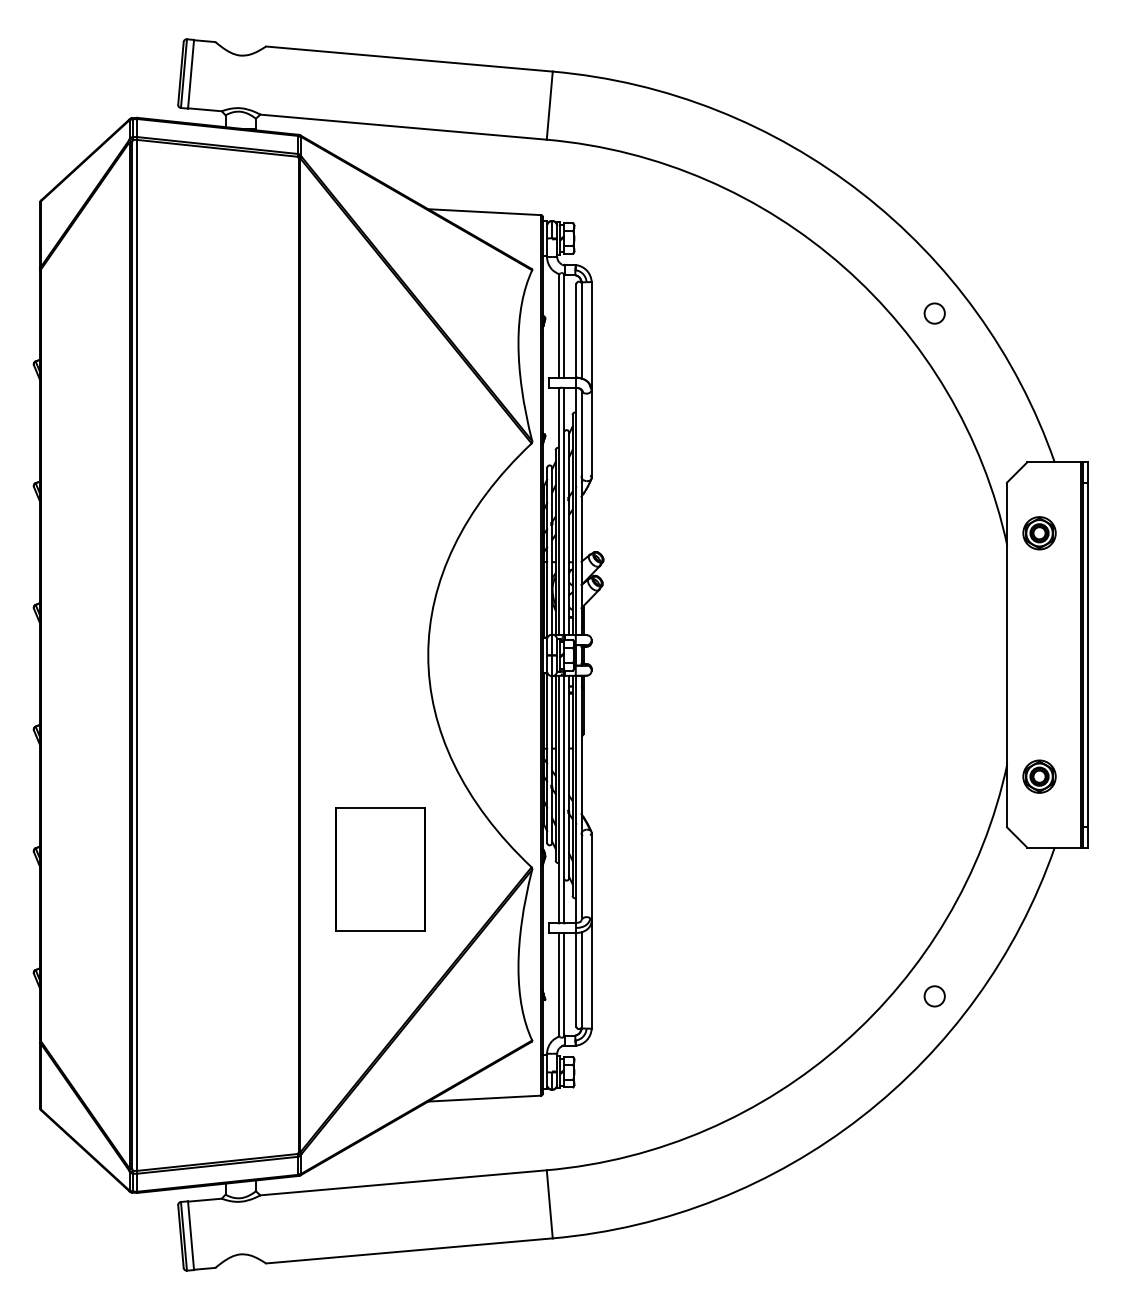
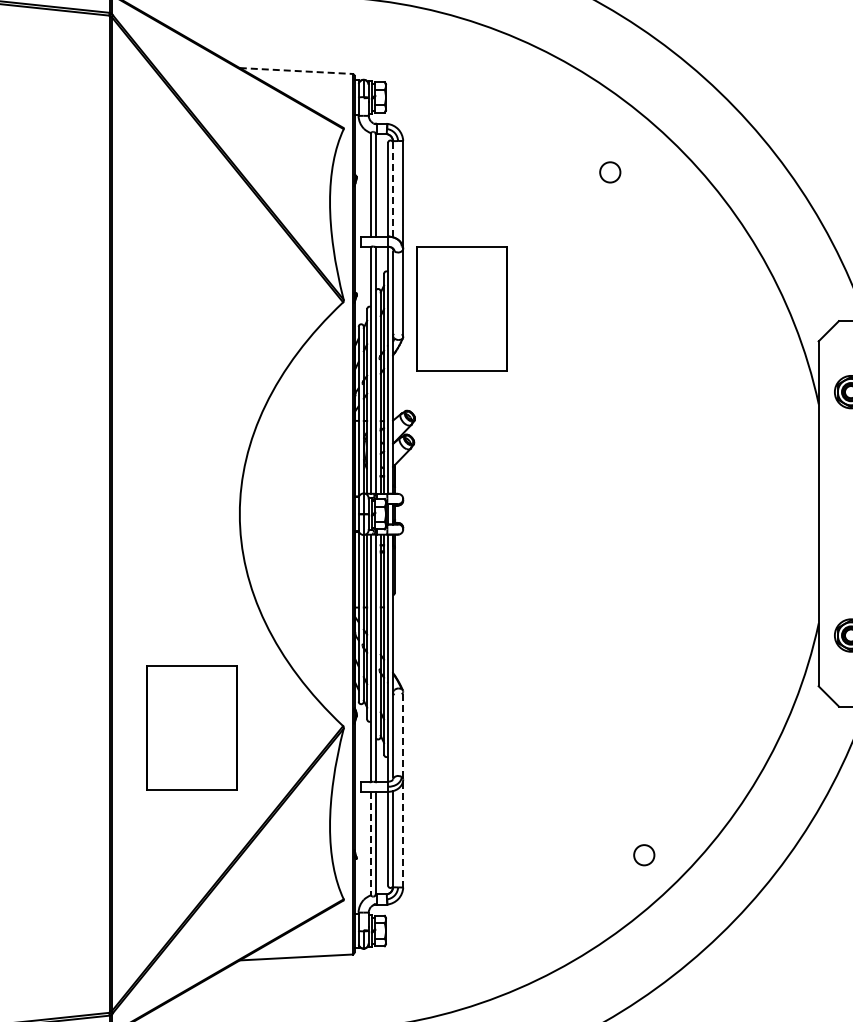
line: (485, 212) -> (297, 71), solid -> dashed
circle: (934, 313) -> (610, 172), moved
line: (581, 329) -> (393, 188), solid -> dashed
part: (650, 450) -> (462, 309), added
line: (591, 930) -> (403, 789), solid -> dashed
line: (559, 984) -> (371, 843), solid -> dashed
circle: (934, 996) -> (644, 855), moved

